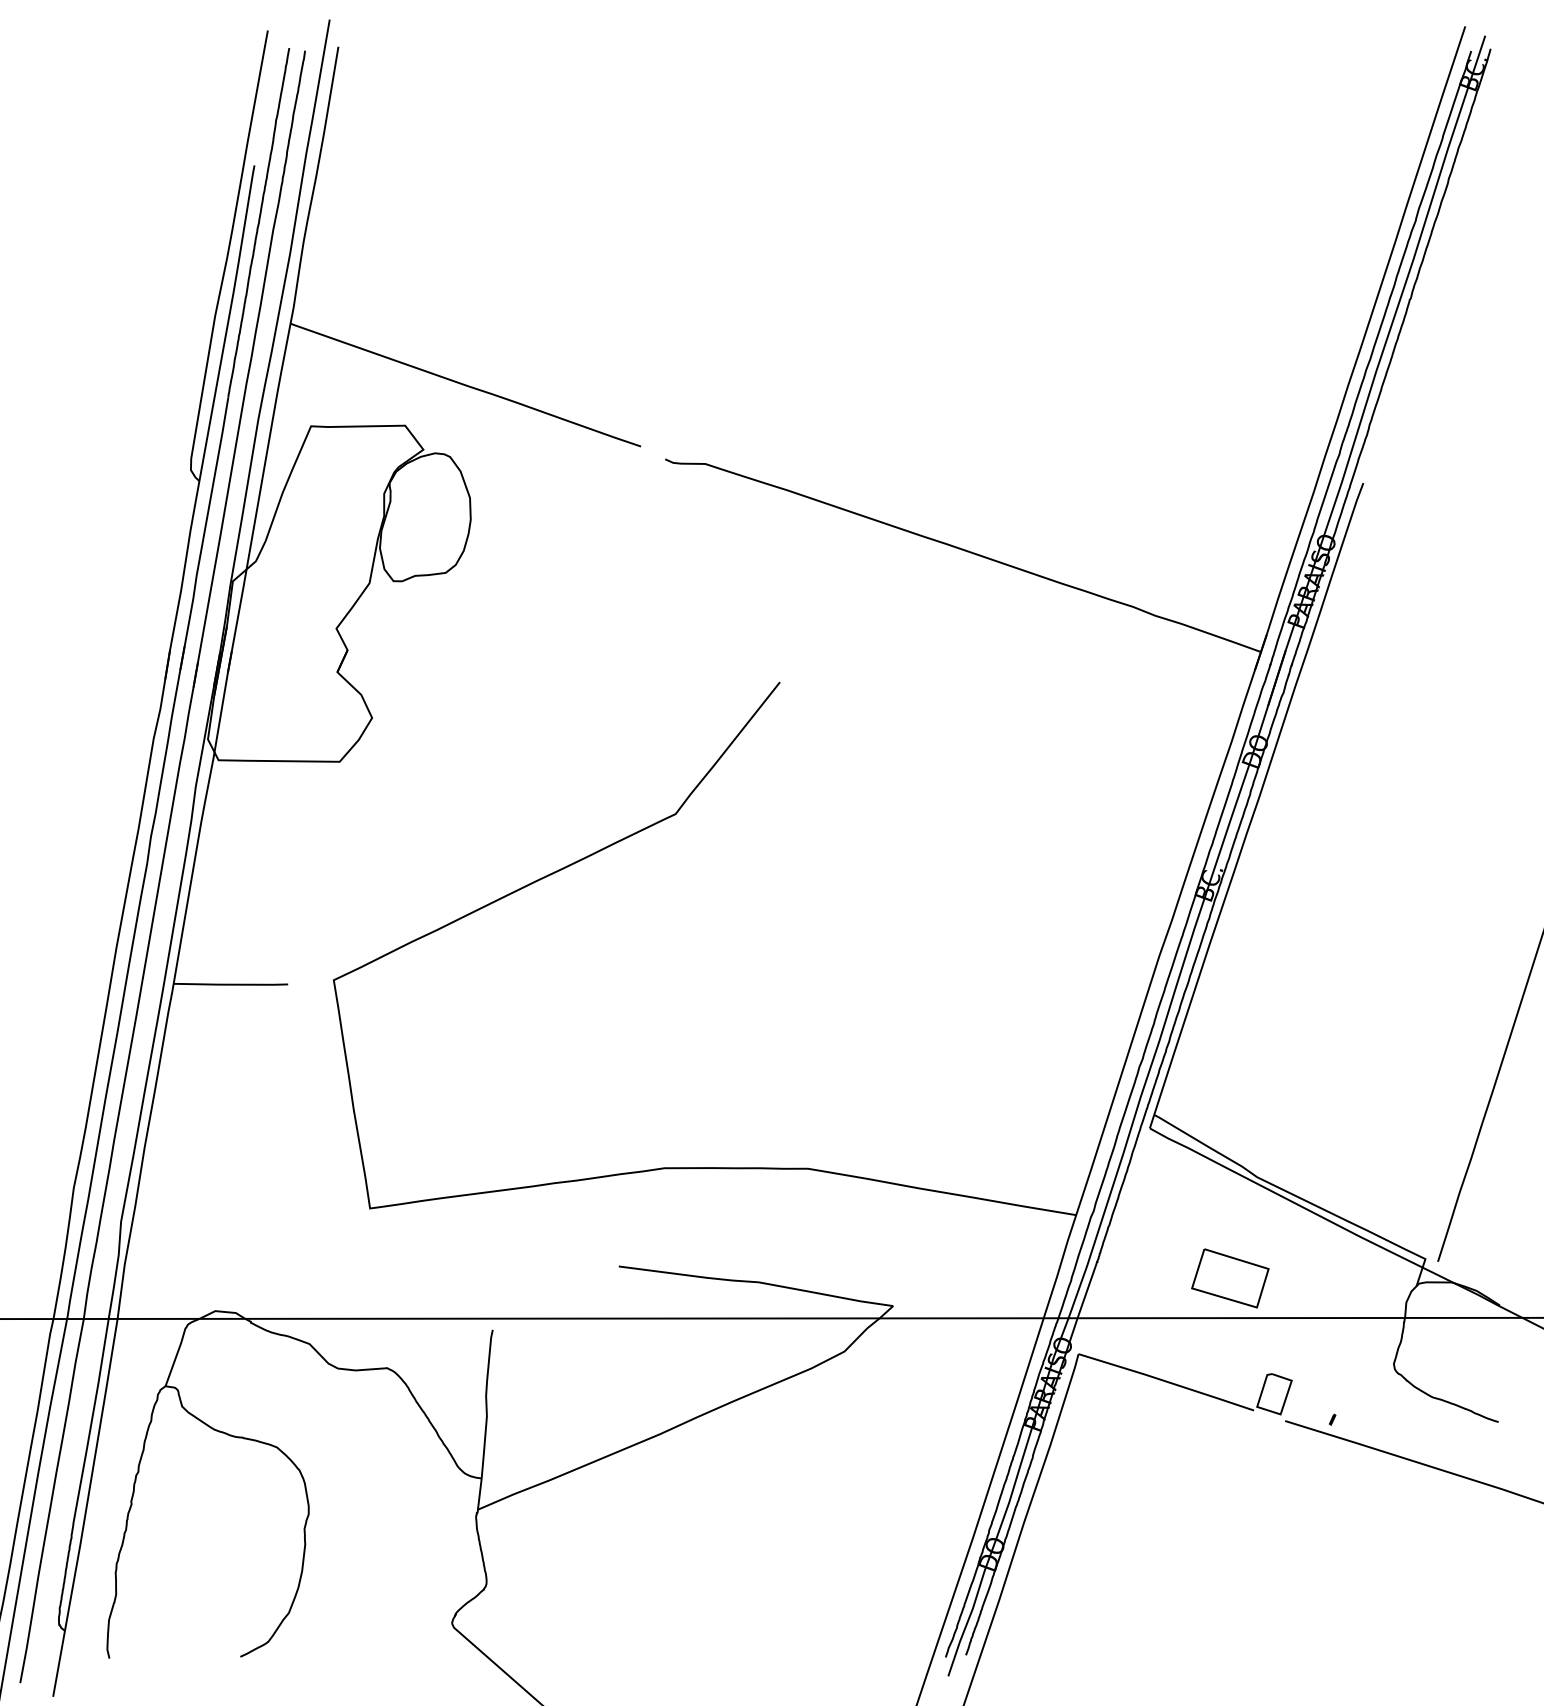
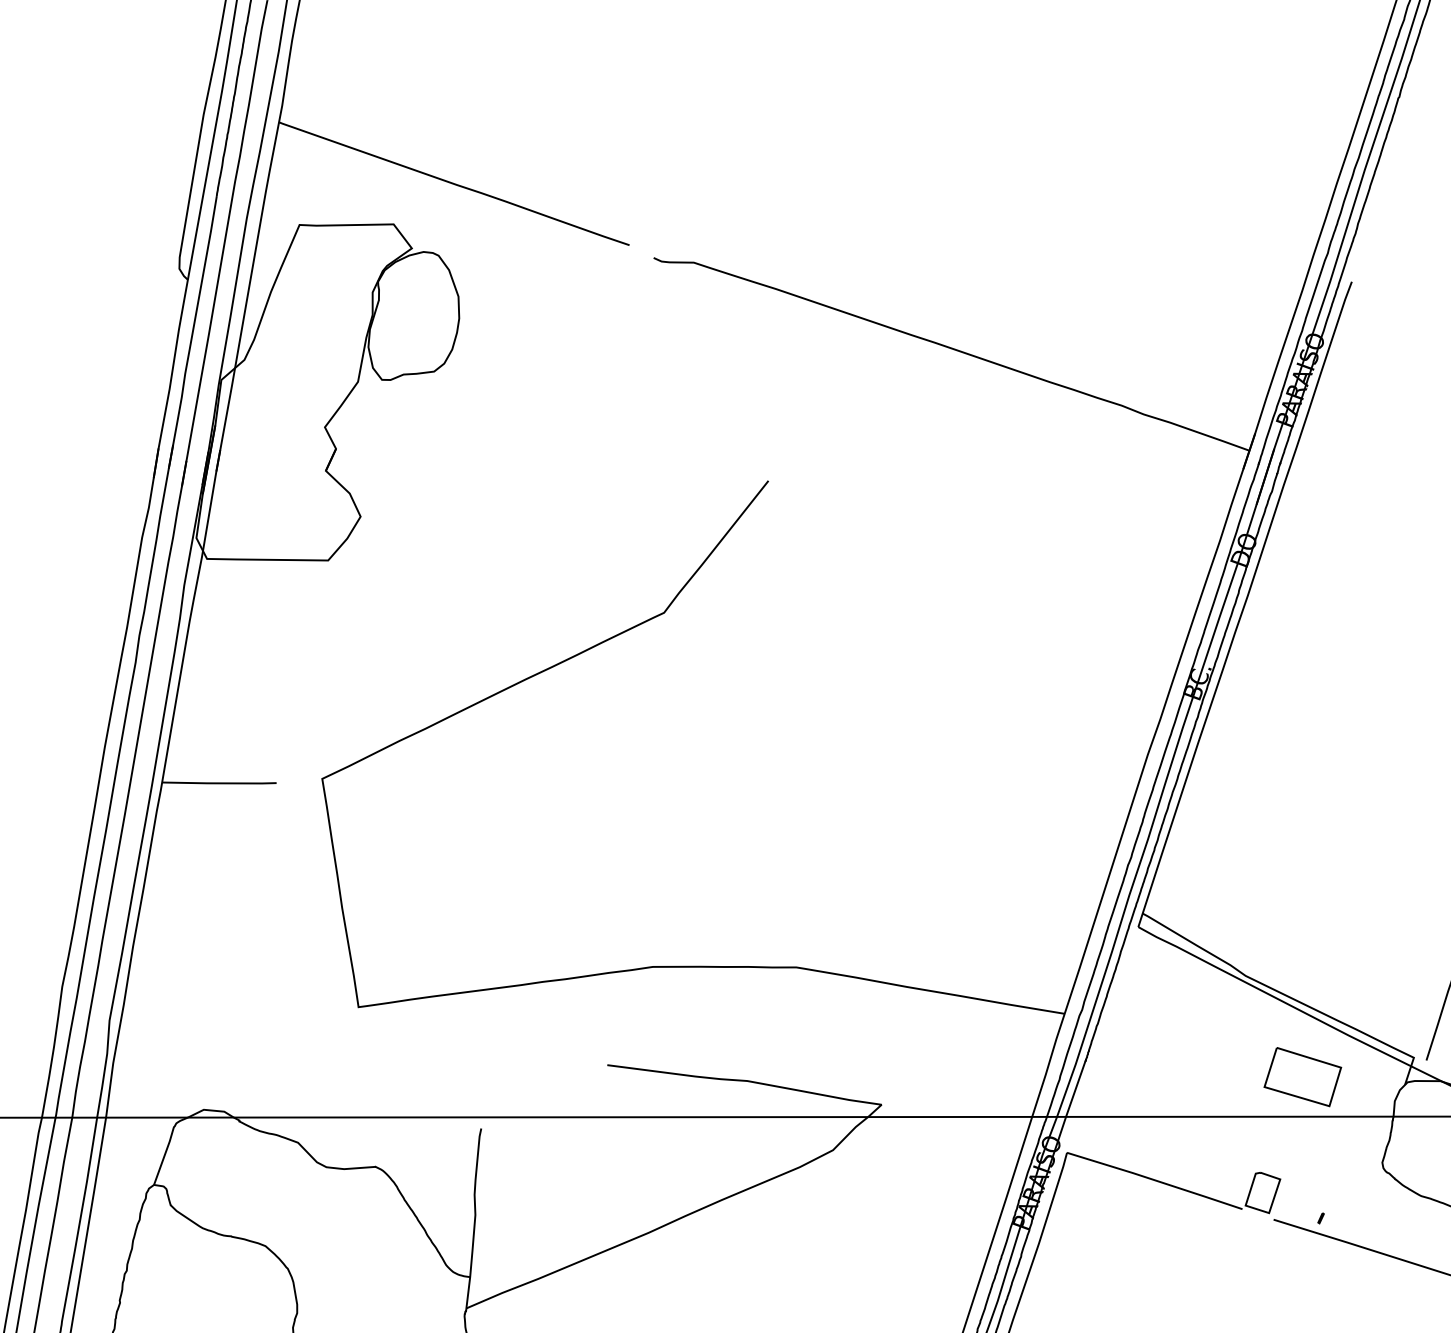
part: (1230, 1278) -> (1302, 1077), moved

